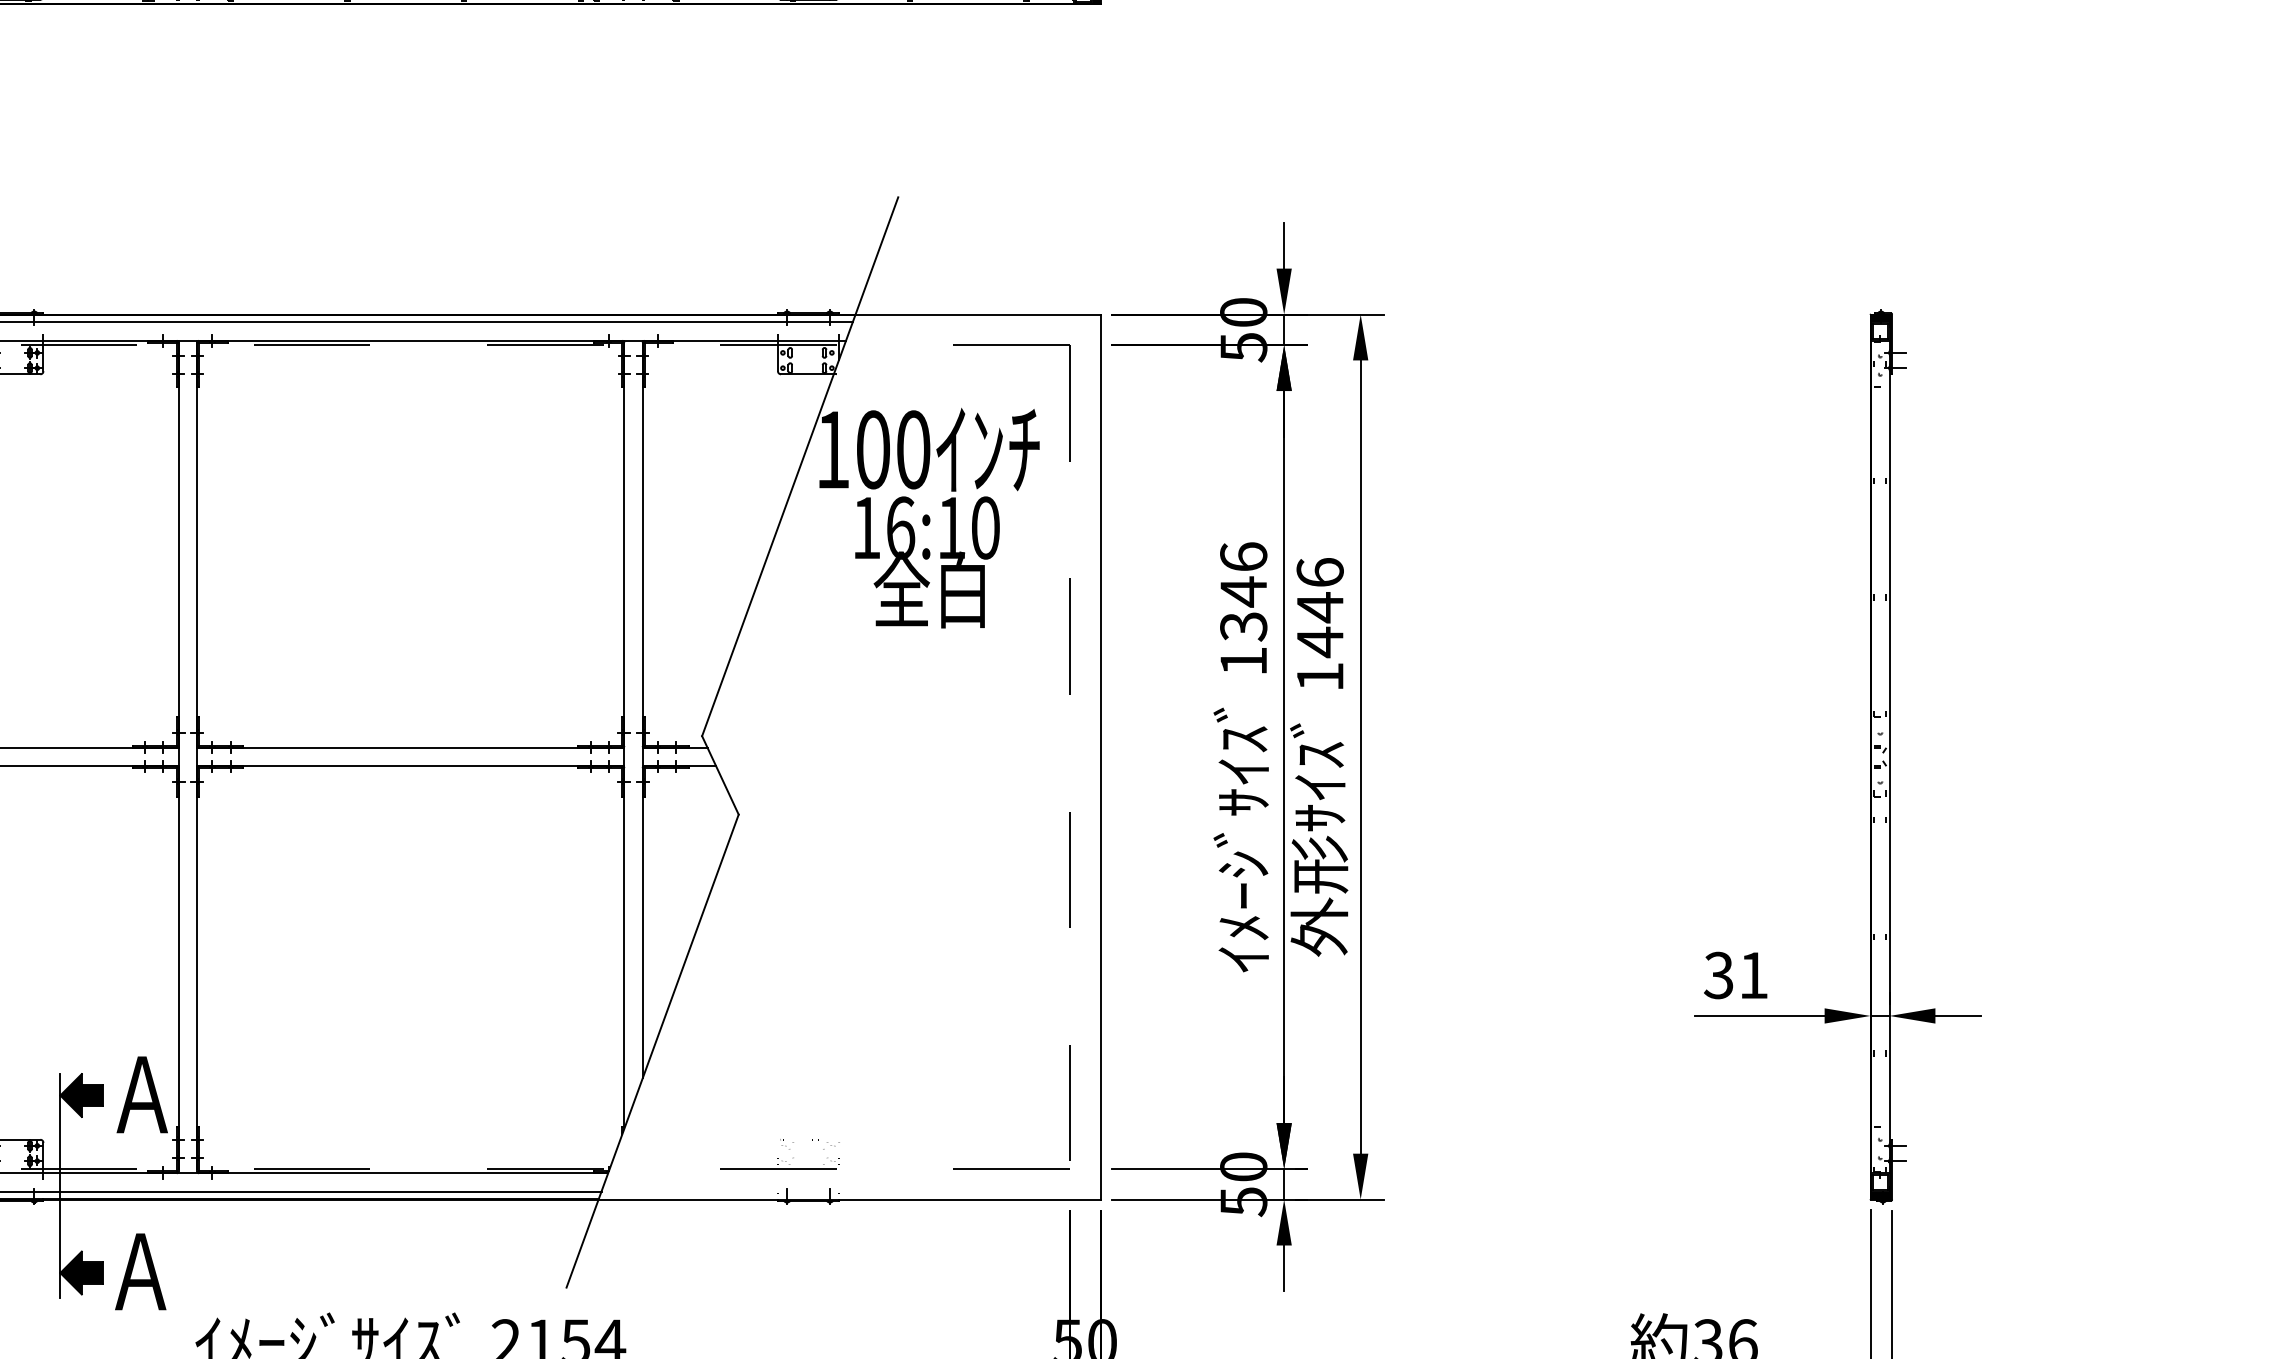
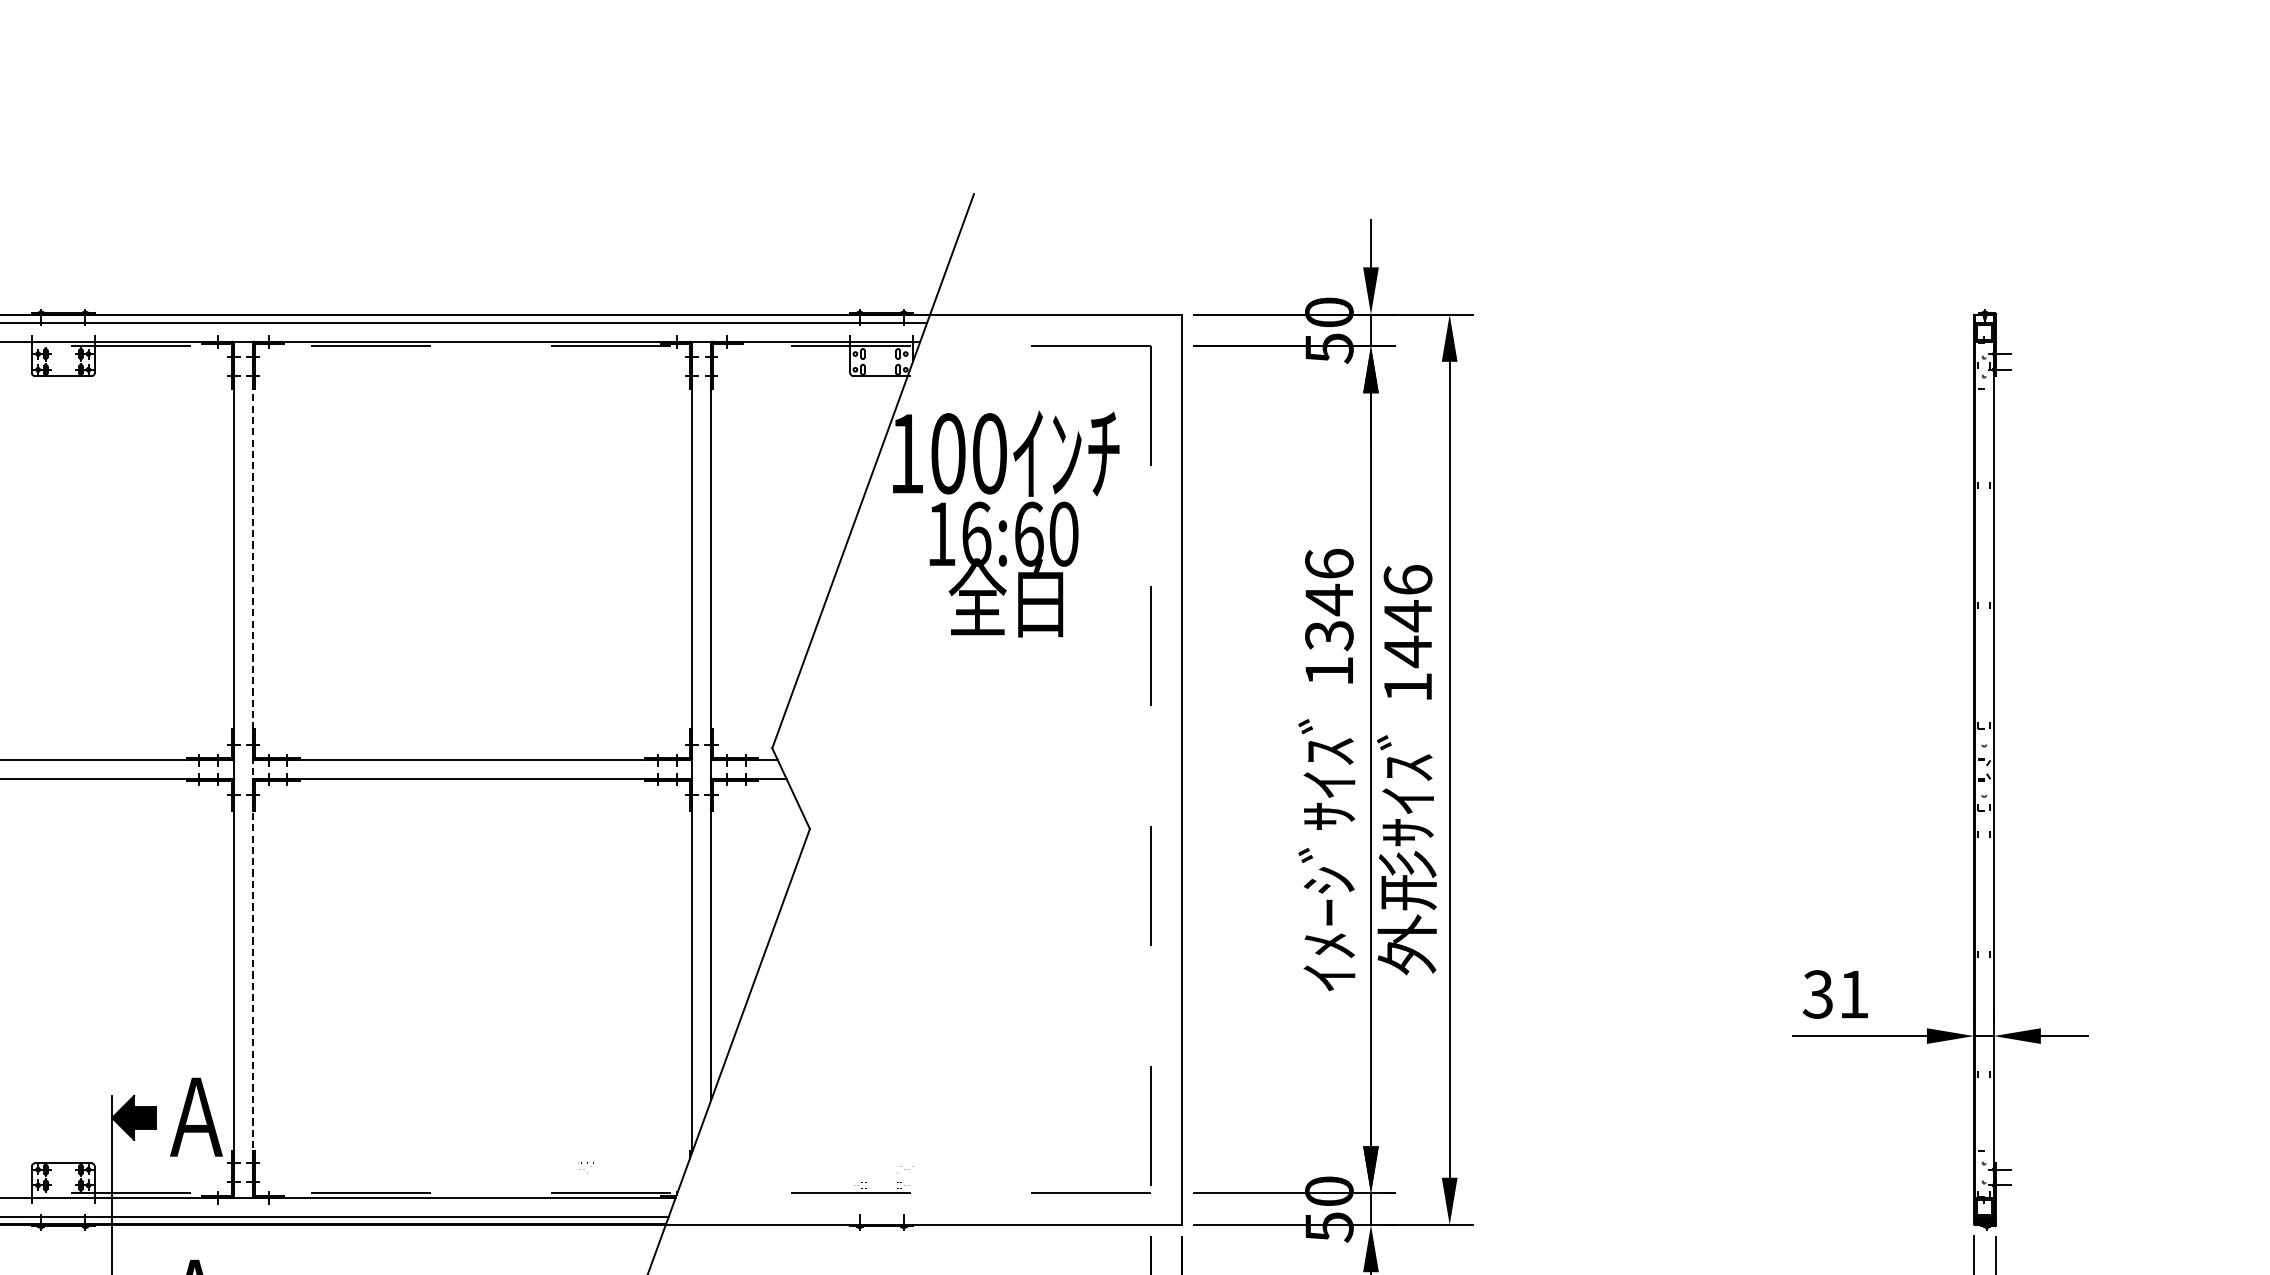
fill: (1880, 318) -> (1984, 318), removed
text: (952, 527) -> (1029, 533), 16:10 -> 16:60
line: (197, 754) -> (253, 767), solid -> dashed
part: (793, 1142) -> (591, 1166), moved

